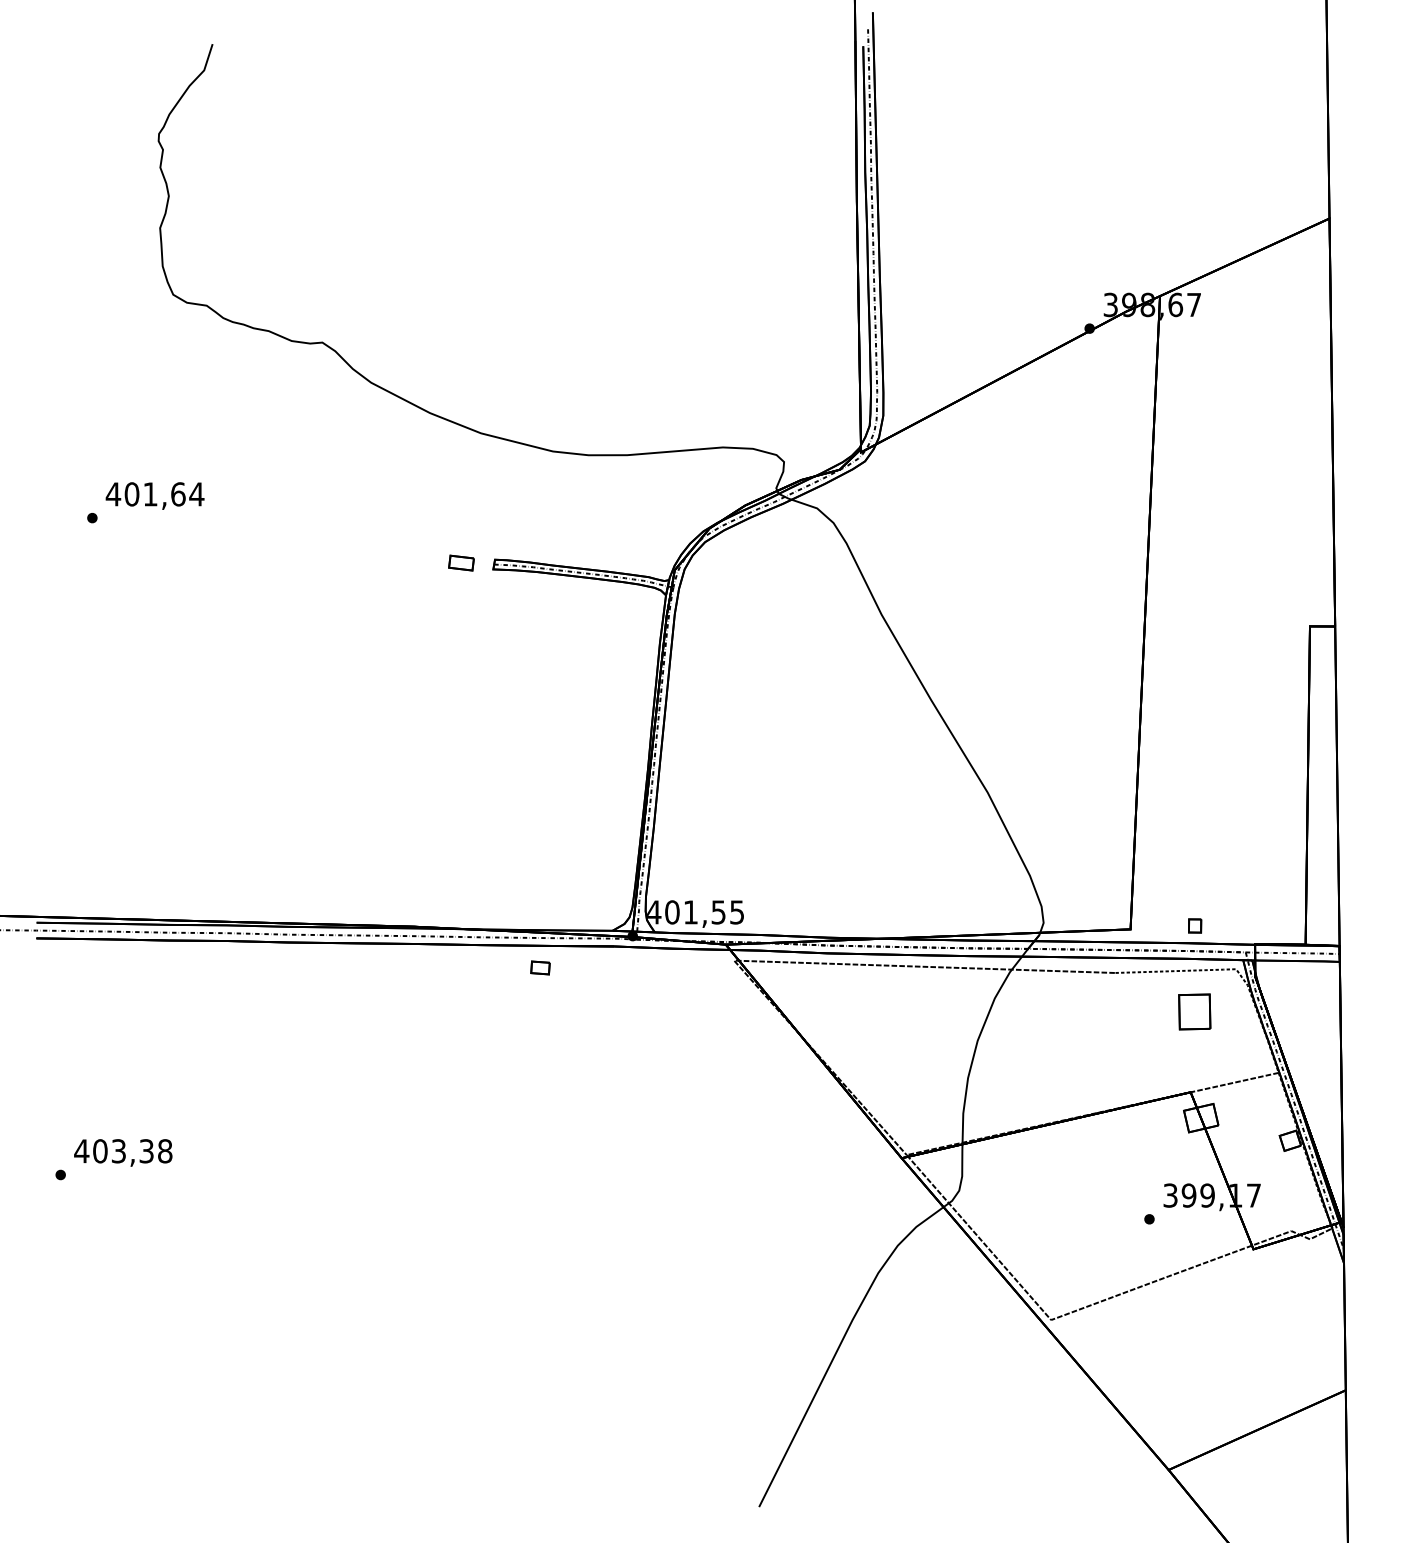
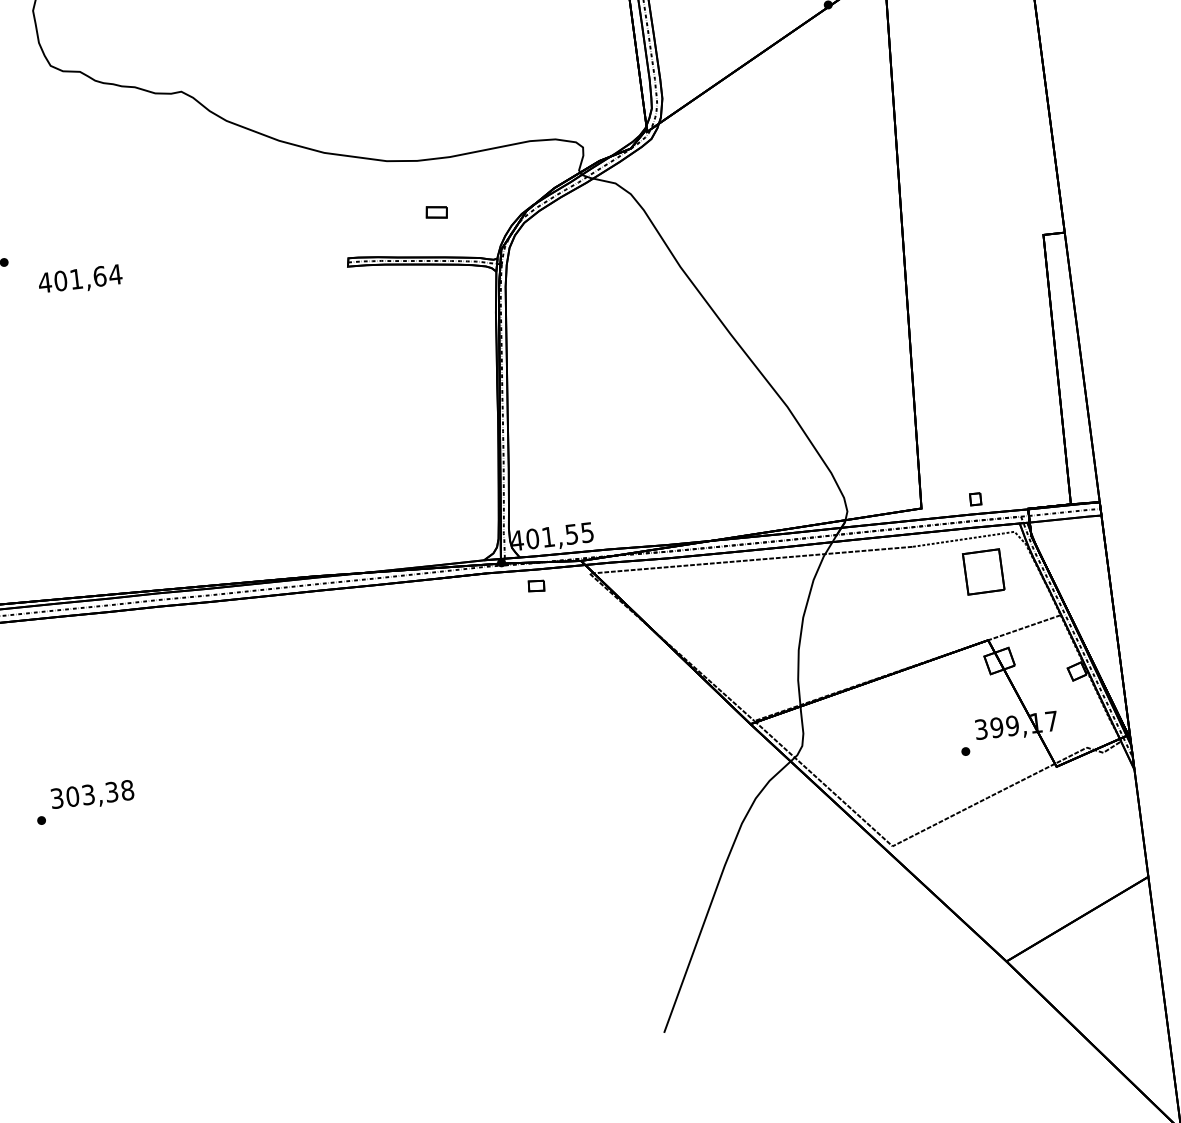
text: (154, 495) -> (79, 279), moved
part: (461, 562) -> (436, 211), moved
part: (540, 967) -> (536, 585), moved
part: (1194, 1011) -> (983, 571), size x1.4
text: (81, 1151) -> (56, 798), 403,38 -> 303,38

